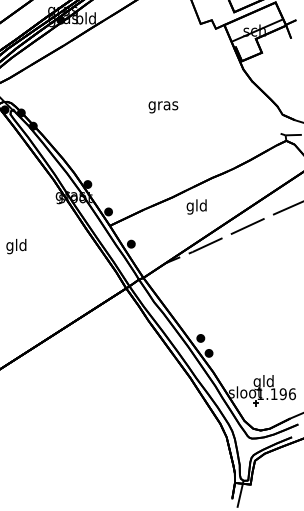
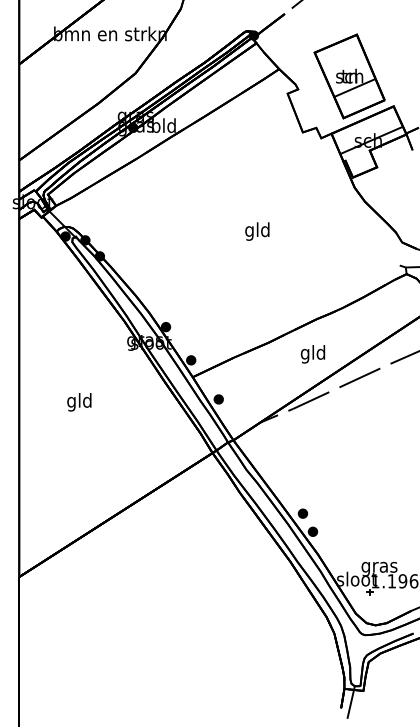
text: (163, 105) -> (257, 231), gras -> gld
text: (196, 207) -> (312, 354), moved
text: (263, 382) -> (379, 567), gld -> gras

